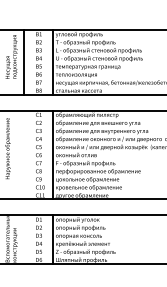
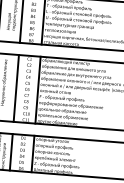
line: (24, 154) -> (16, 88), added
line: (24, 239) -> (11, 152), added

